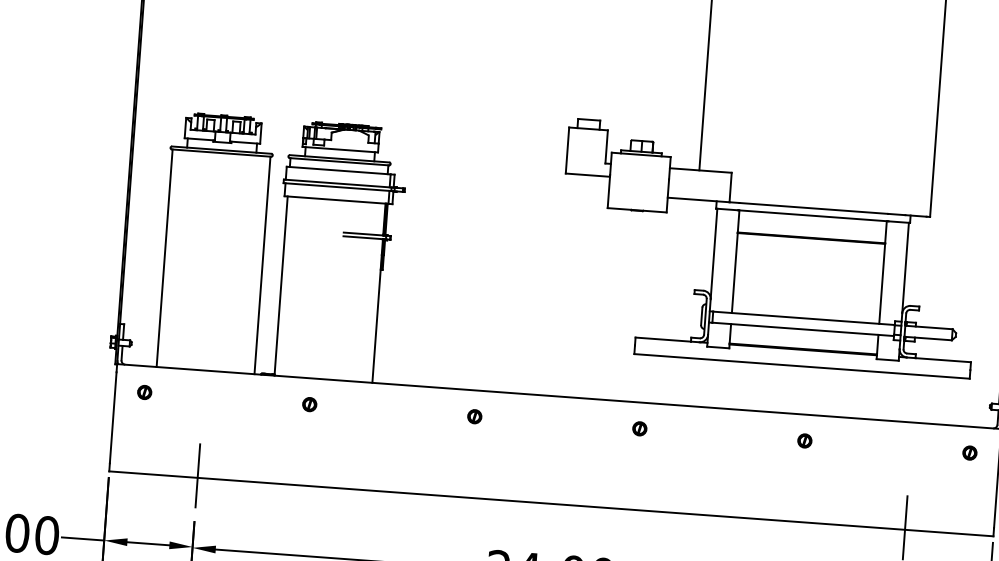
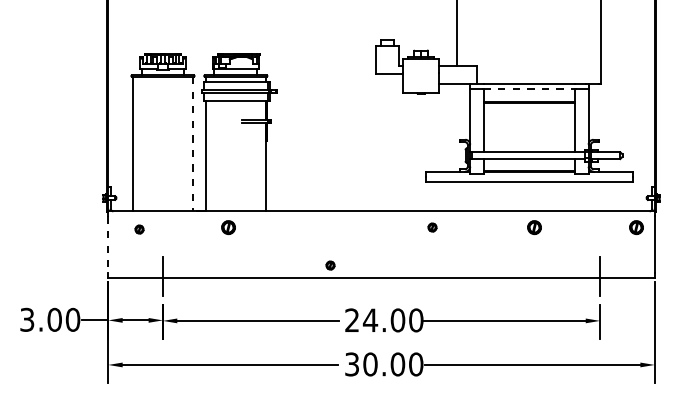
line: (813, 215) -> (529, 88), solid -> dashed
line: (262, 266) -> (193, 144), solid -> dashed
part: (144, 392) -> (139, 229), moved
part: (309, 404) -> (228, 227), size x1.6
part: (474, 416) -> (330, 265), moved
line: (113, 419) -> (108, 245), solid -> dashed
part: (804, 440) -> (534, 227), size x1.6
part: (969, 452) -> (636, 227), size x1.6

